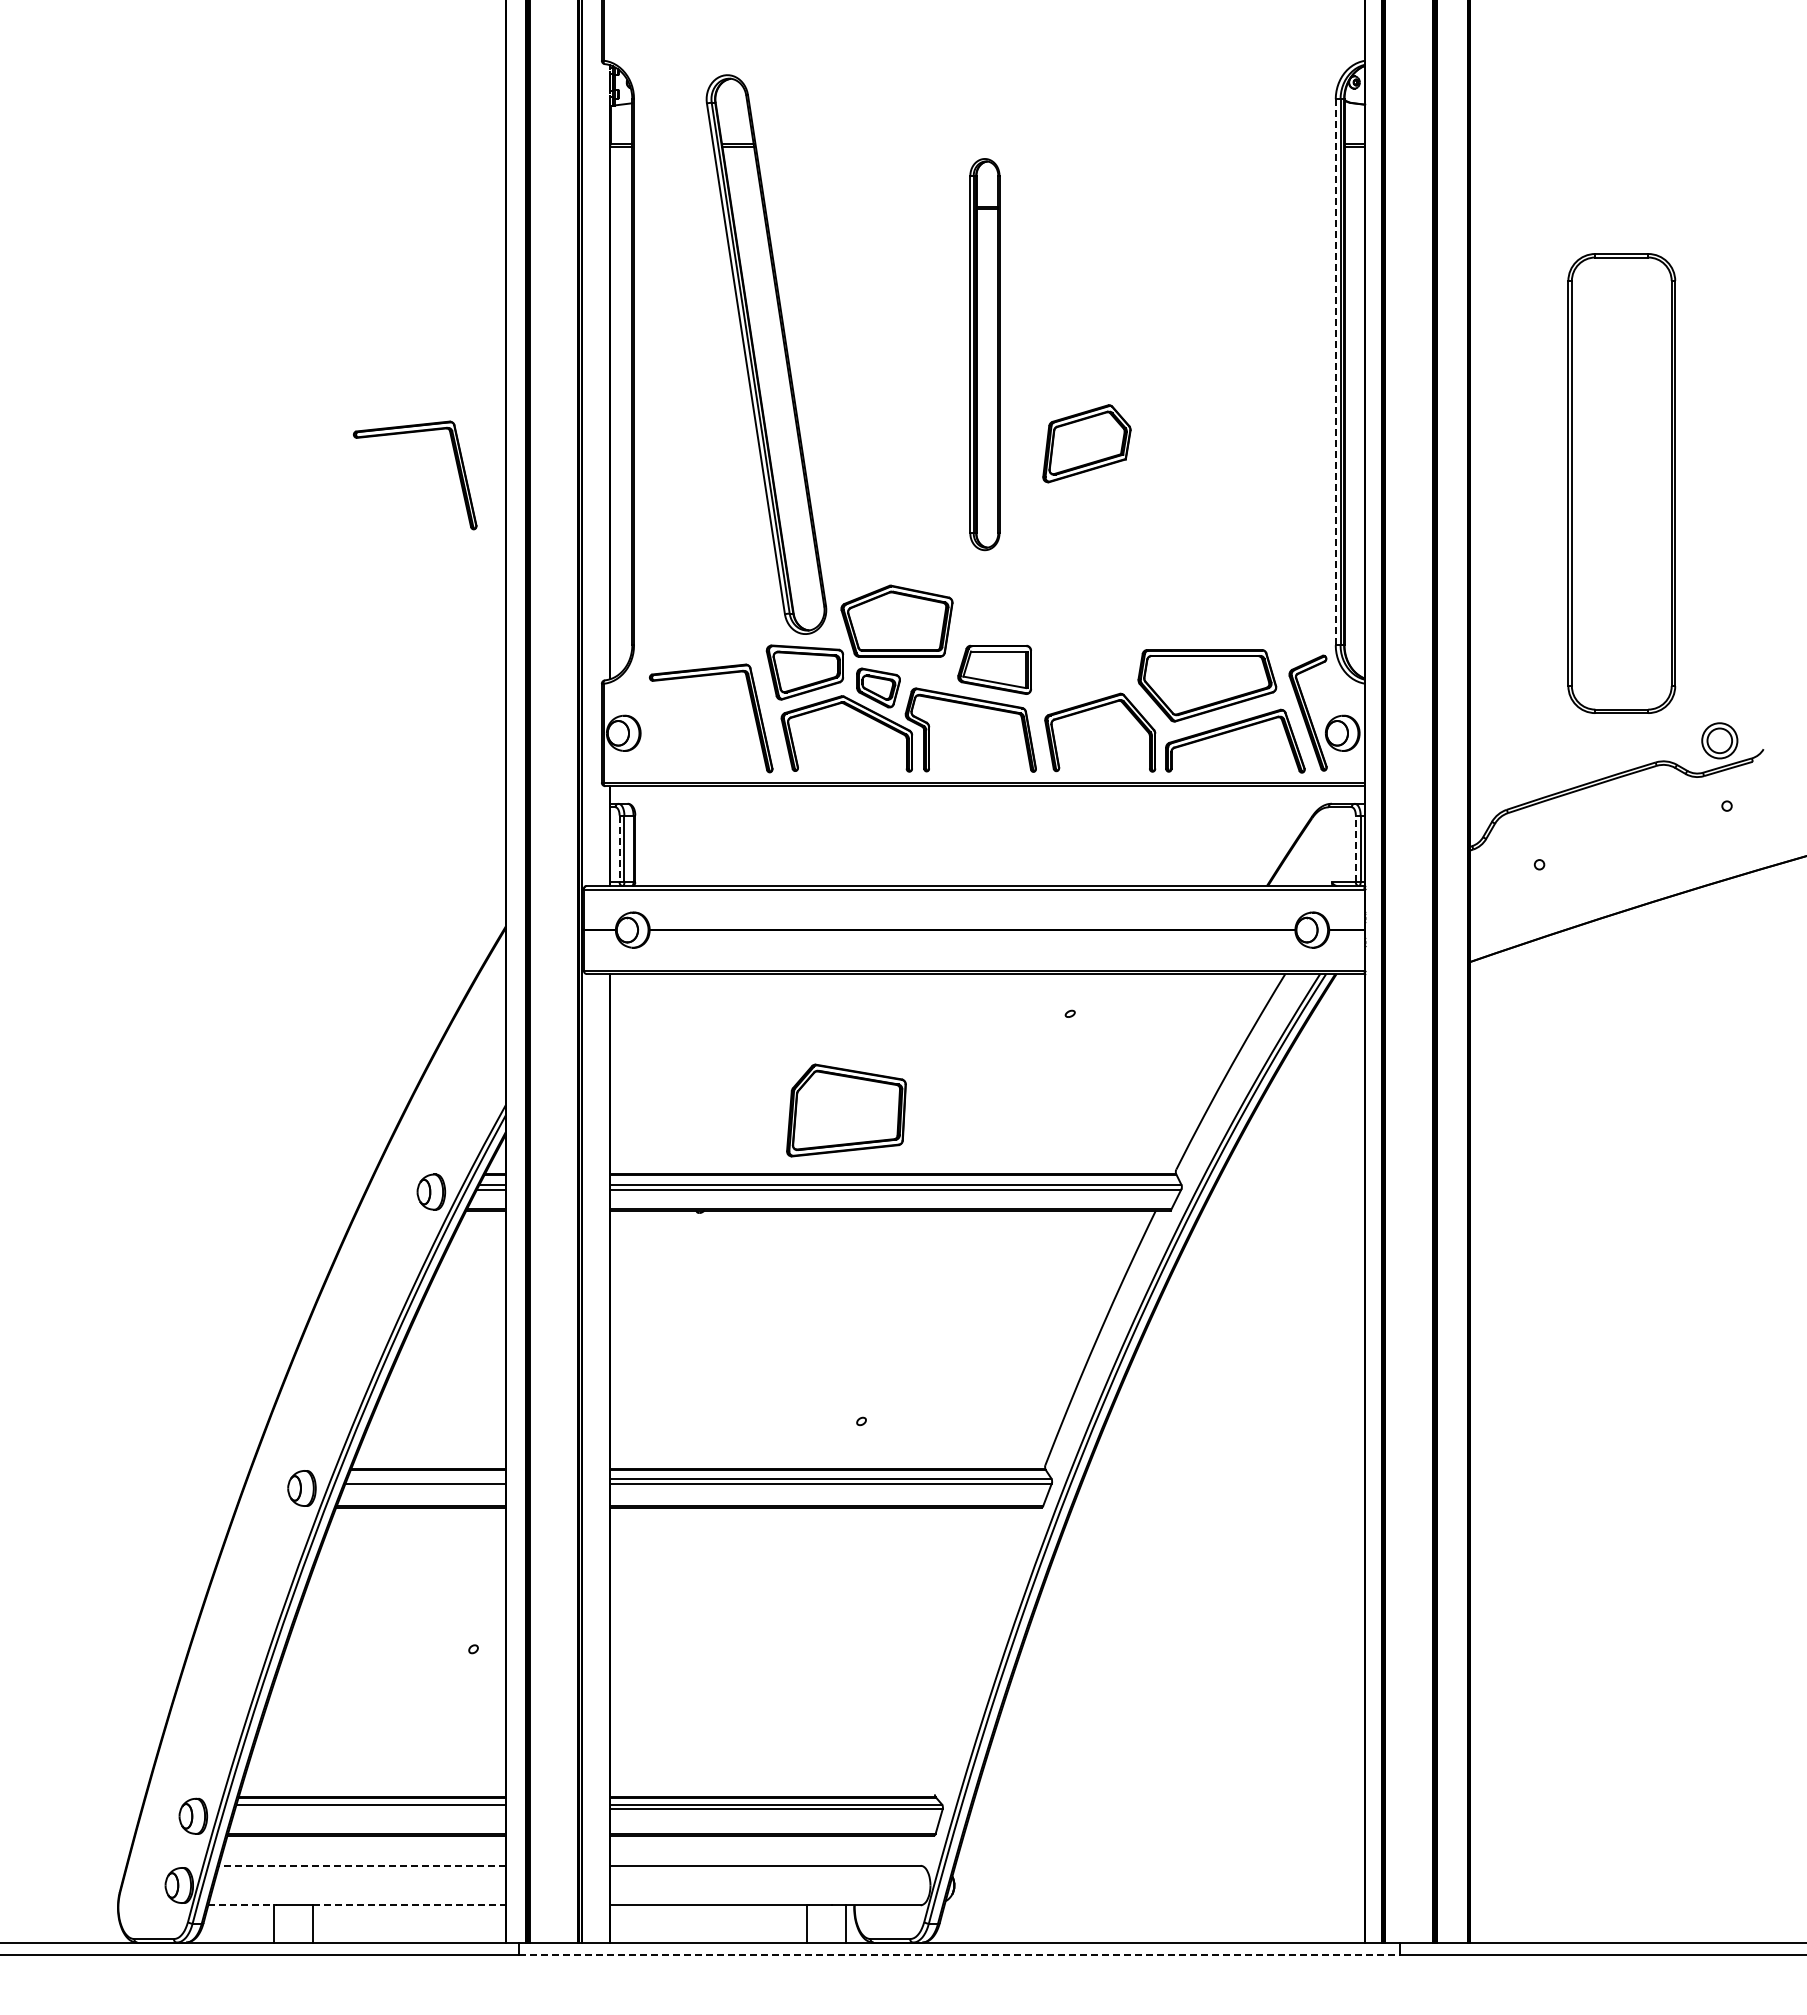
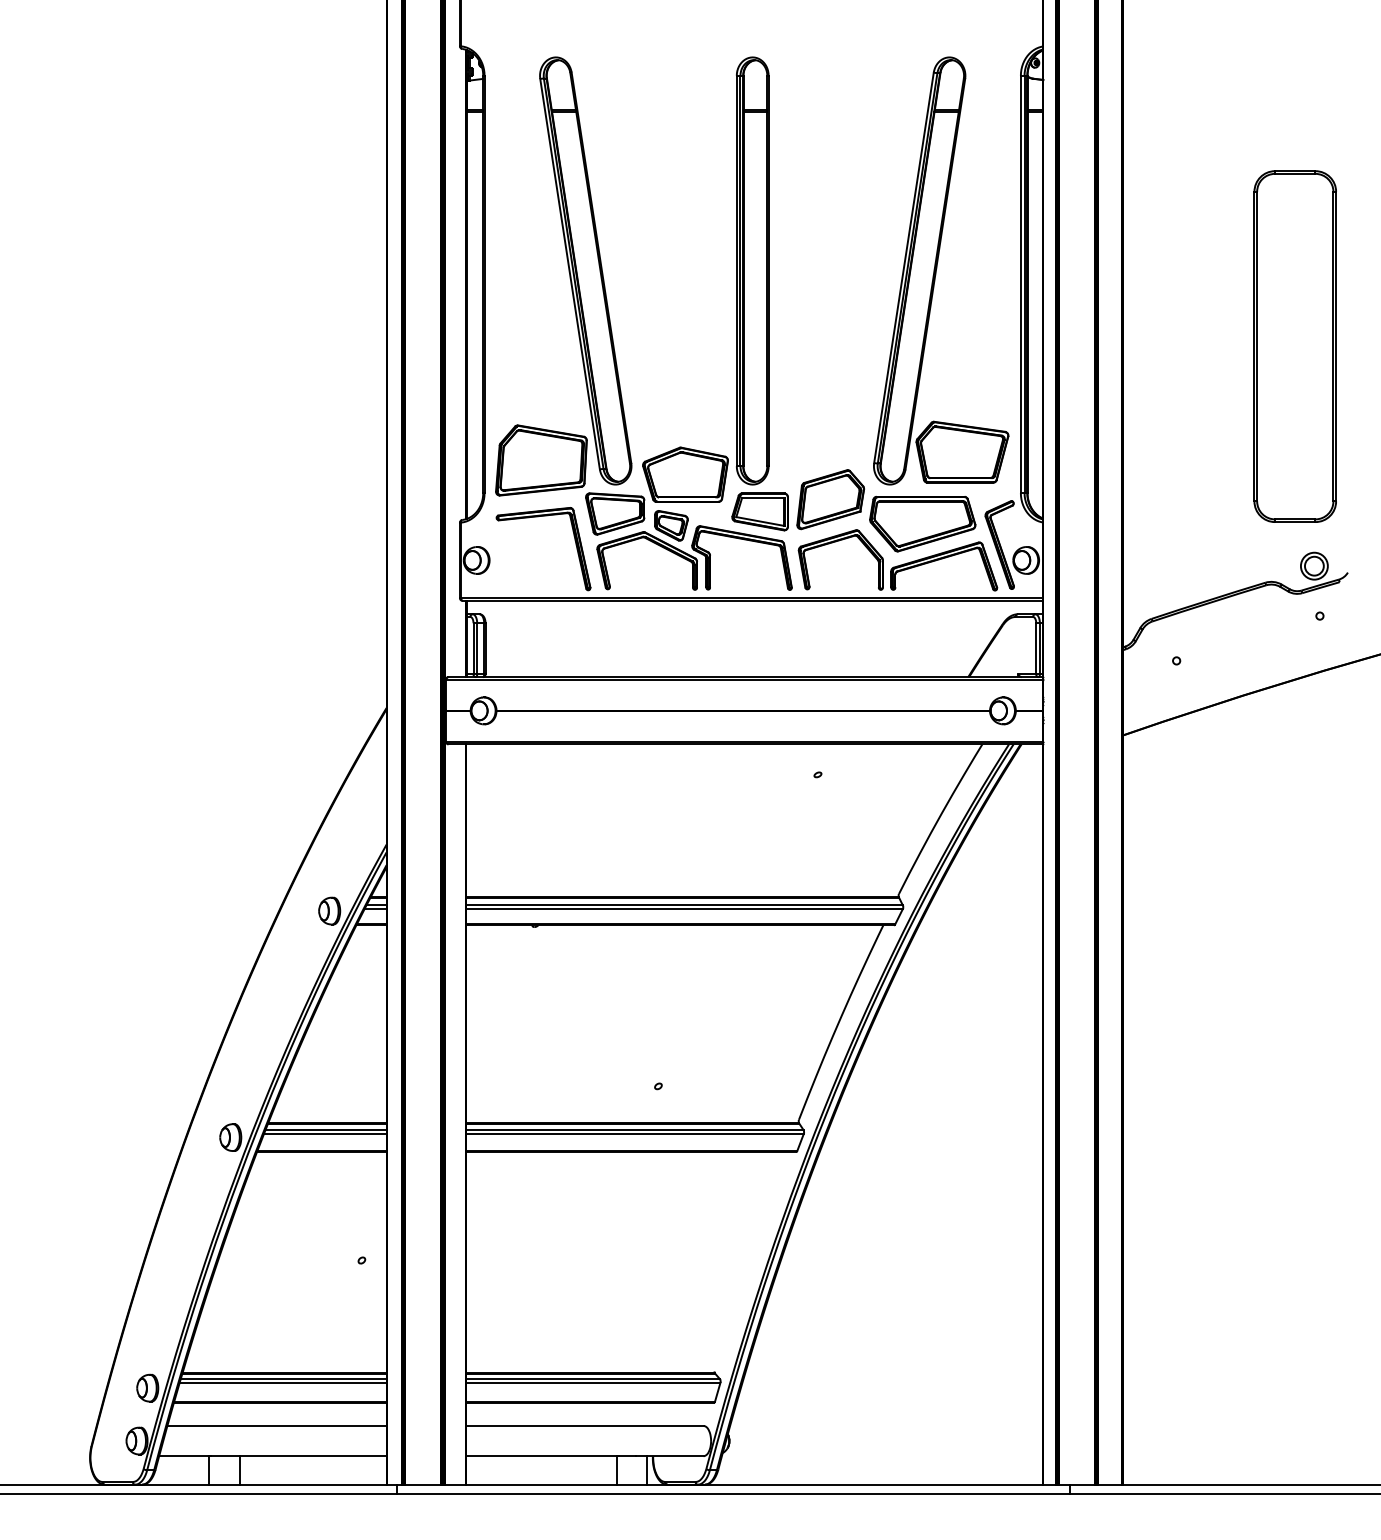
part: (984, 354) -> (752, 270), size x1.43
part: (1231, 354) -> (941, 270), added
line: (1335, 371) -> (1020, 283), dashed -> solid
part: (1086, 443) -> (830, 499), moved
part: (456, 466) -> (348, 356), removed
part: (1621, 483) -> (1295, 346), moved
line: (1355, 848) -> (1035, 648), dashed -> solid
line: (619, 849) -> (473, 649), dashed -> solid
part: (846, 1110) -> (541, 460), moved
line: (426, 1478) -> (325, 1129), added
line: (370, 1809) -> (283, 1382), added
line: (362, 1865) -> (277, 1425), dashed -> solid
line: (242, 1905) -> (185, 1456), dashed -> solid
line: (410, 1905) -> (313, 1456), dashed -> solid
line: (959, 1954) -> (733, 1493), dashed -> solid

